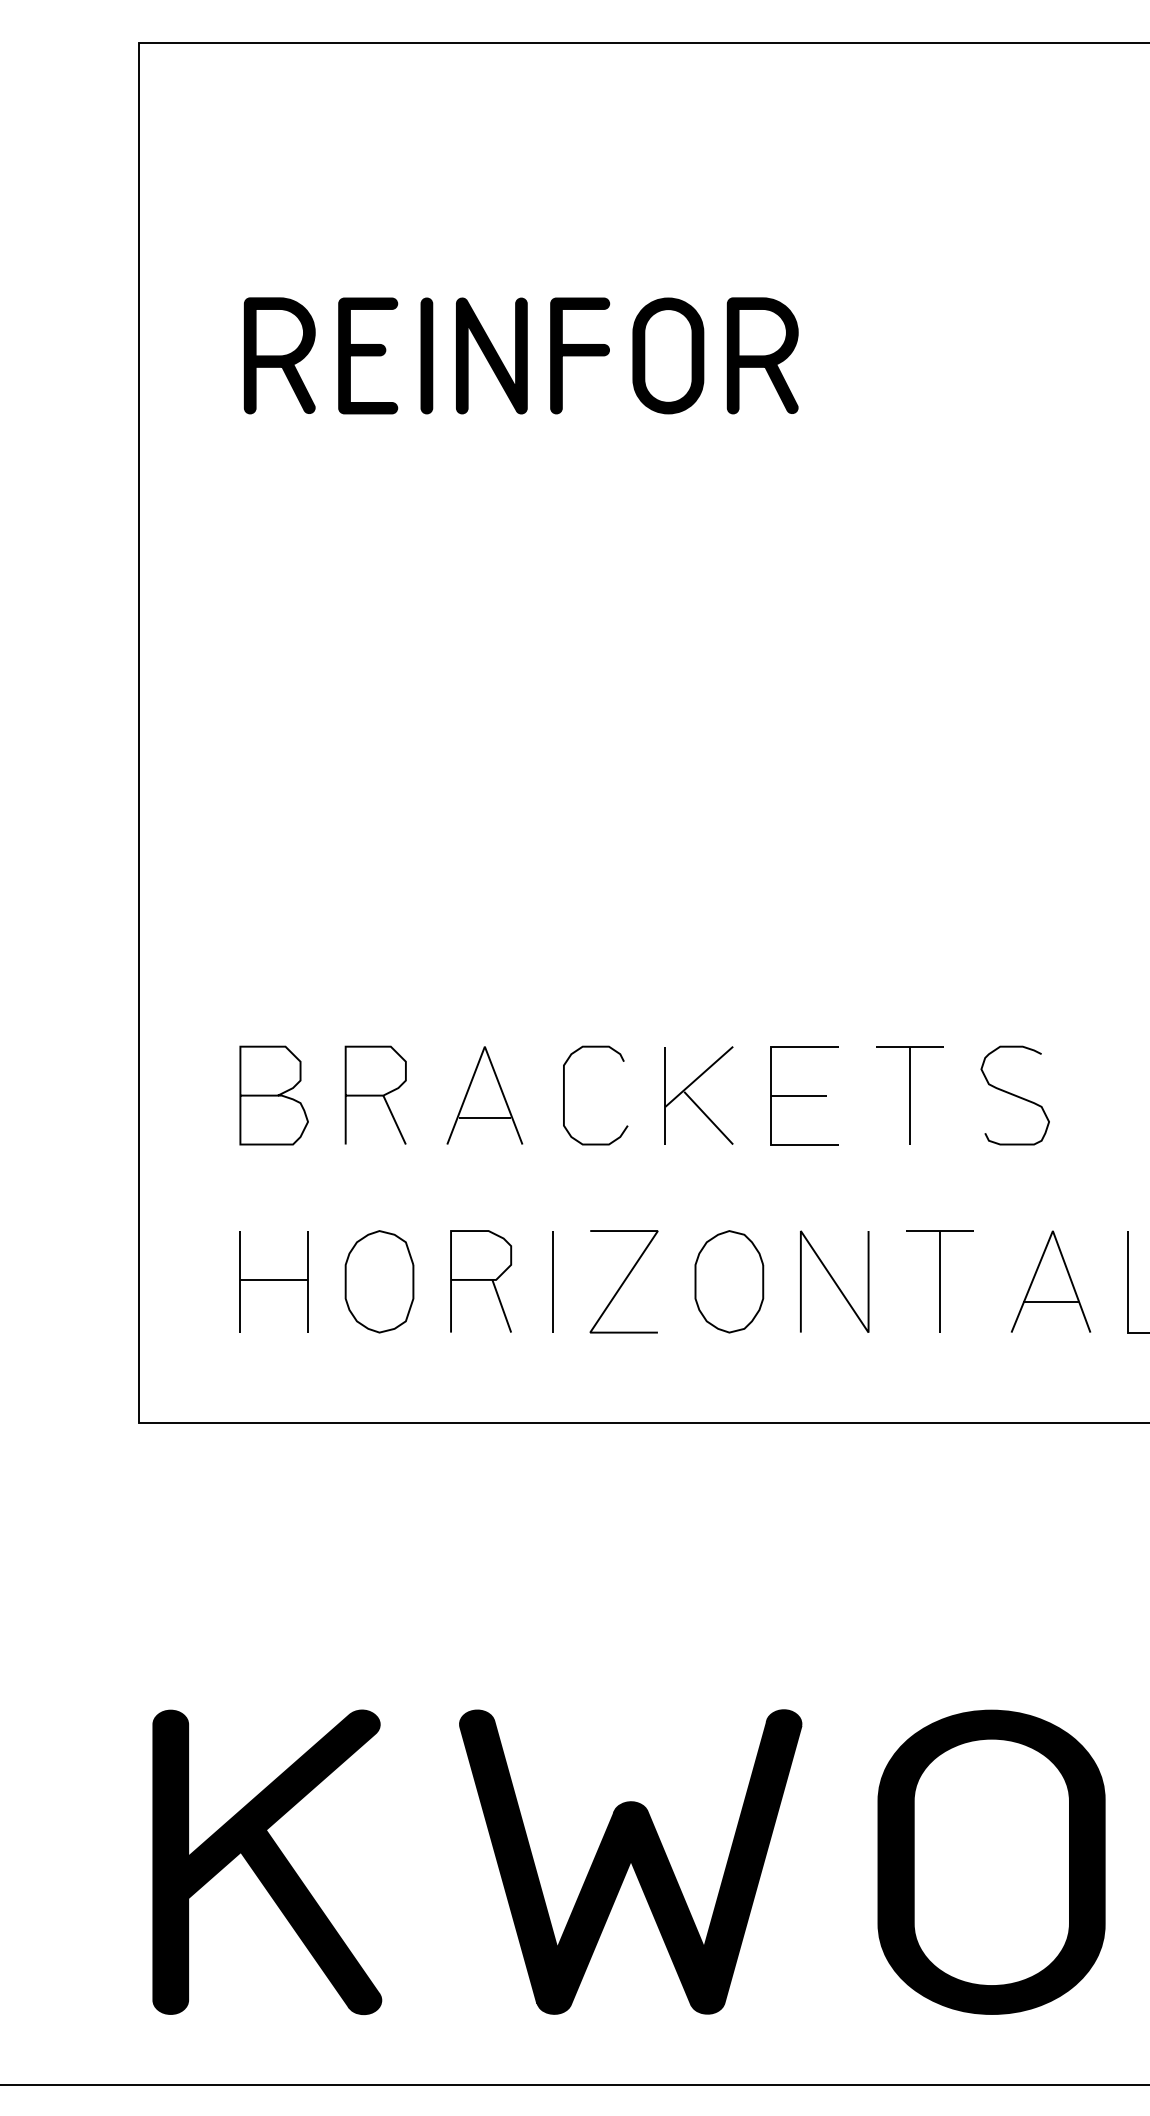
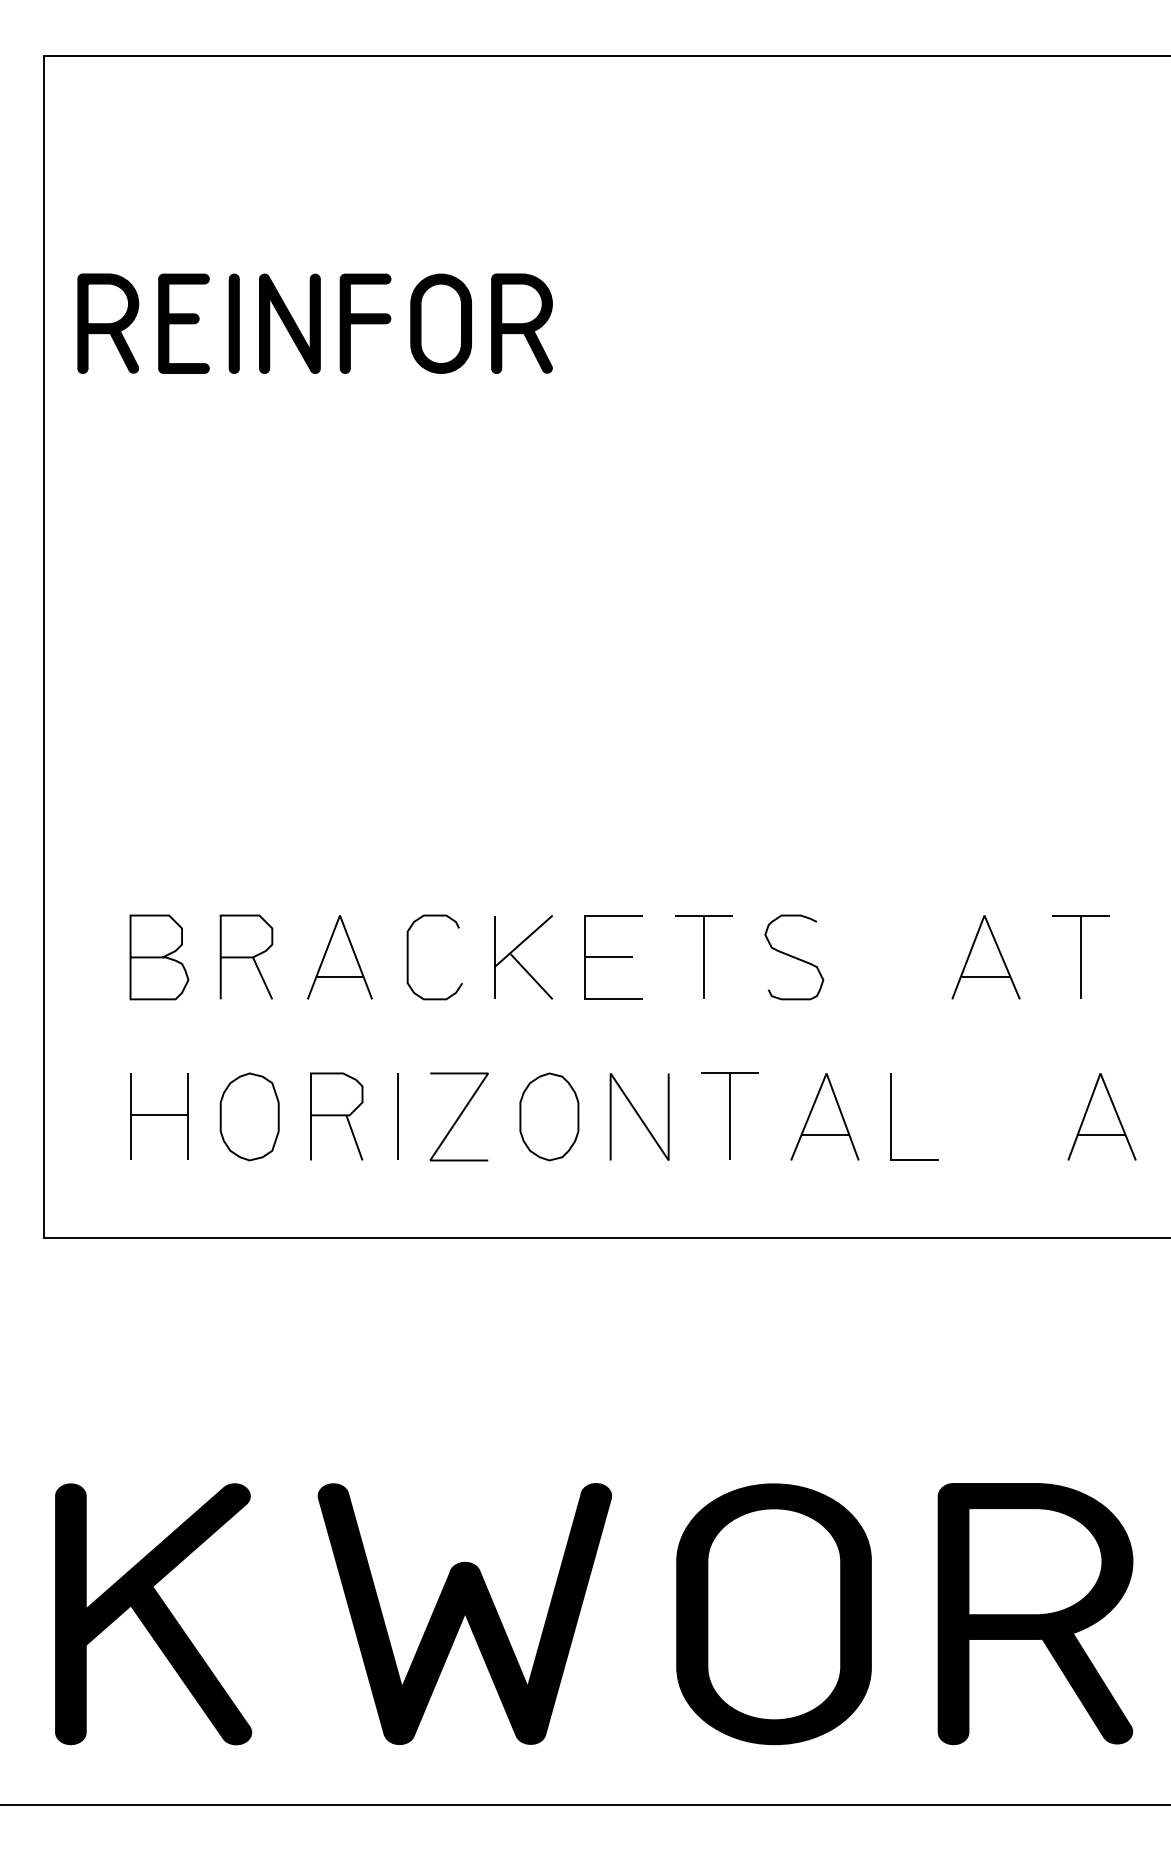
part: (520, 355) -> (314, 323), moved

